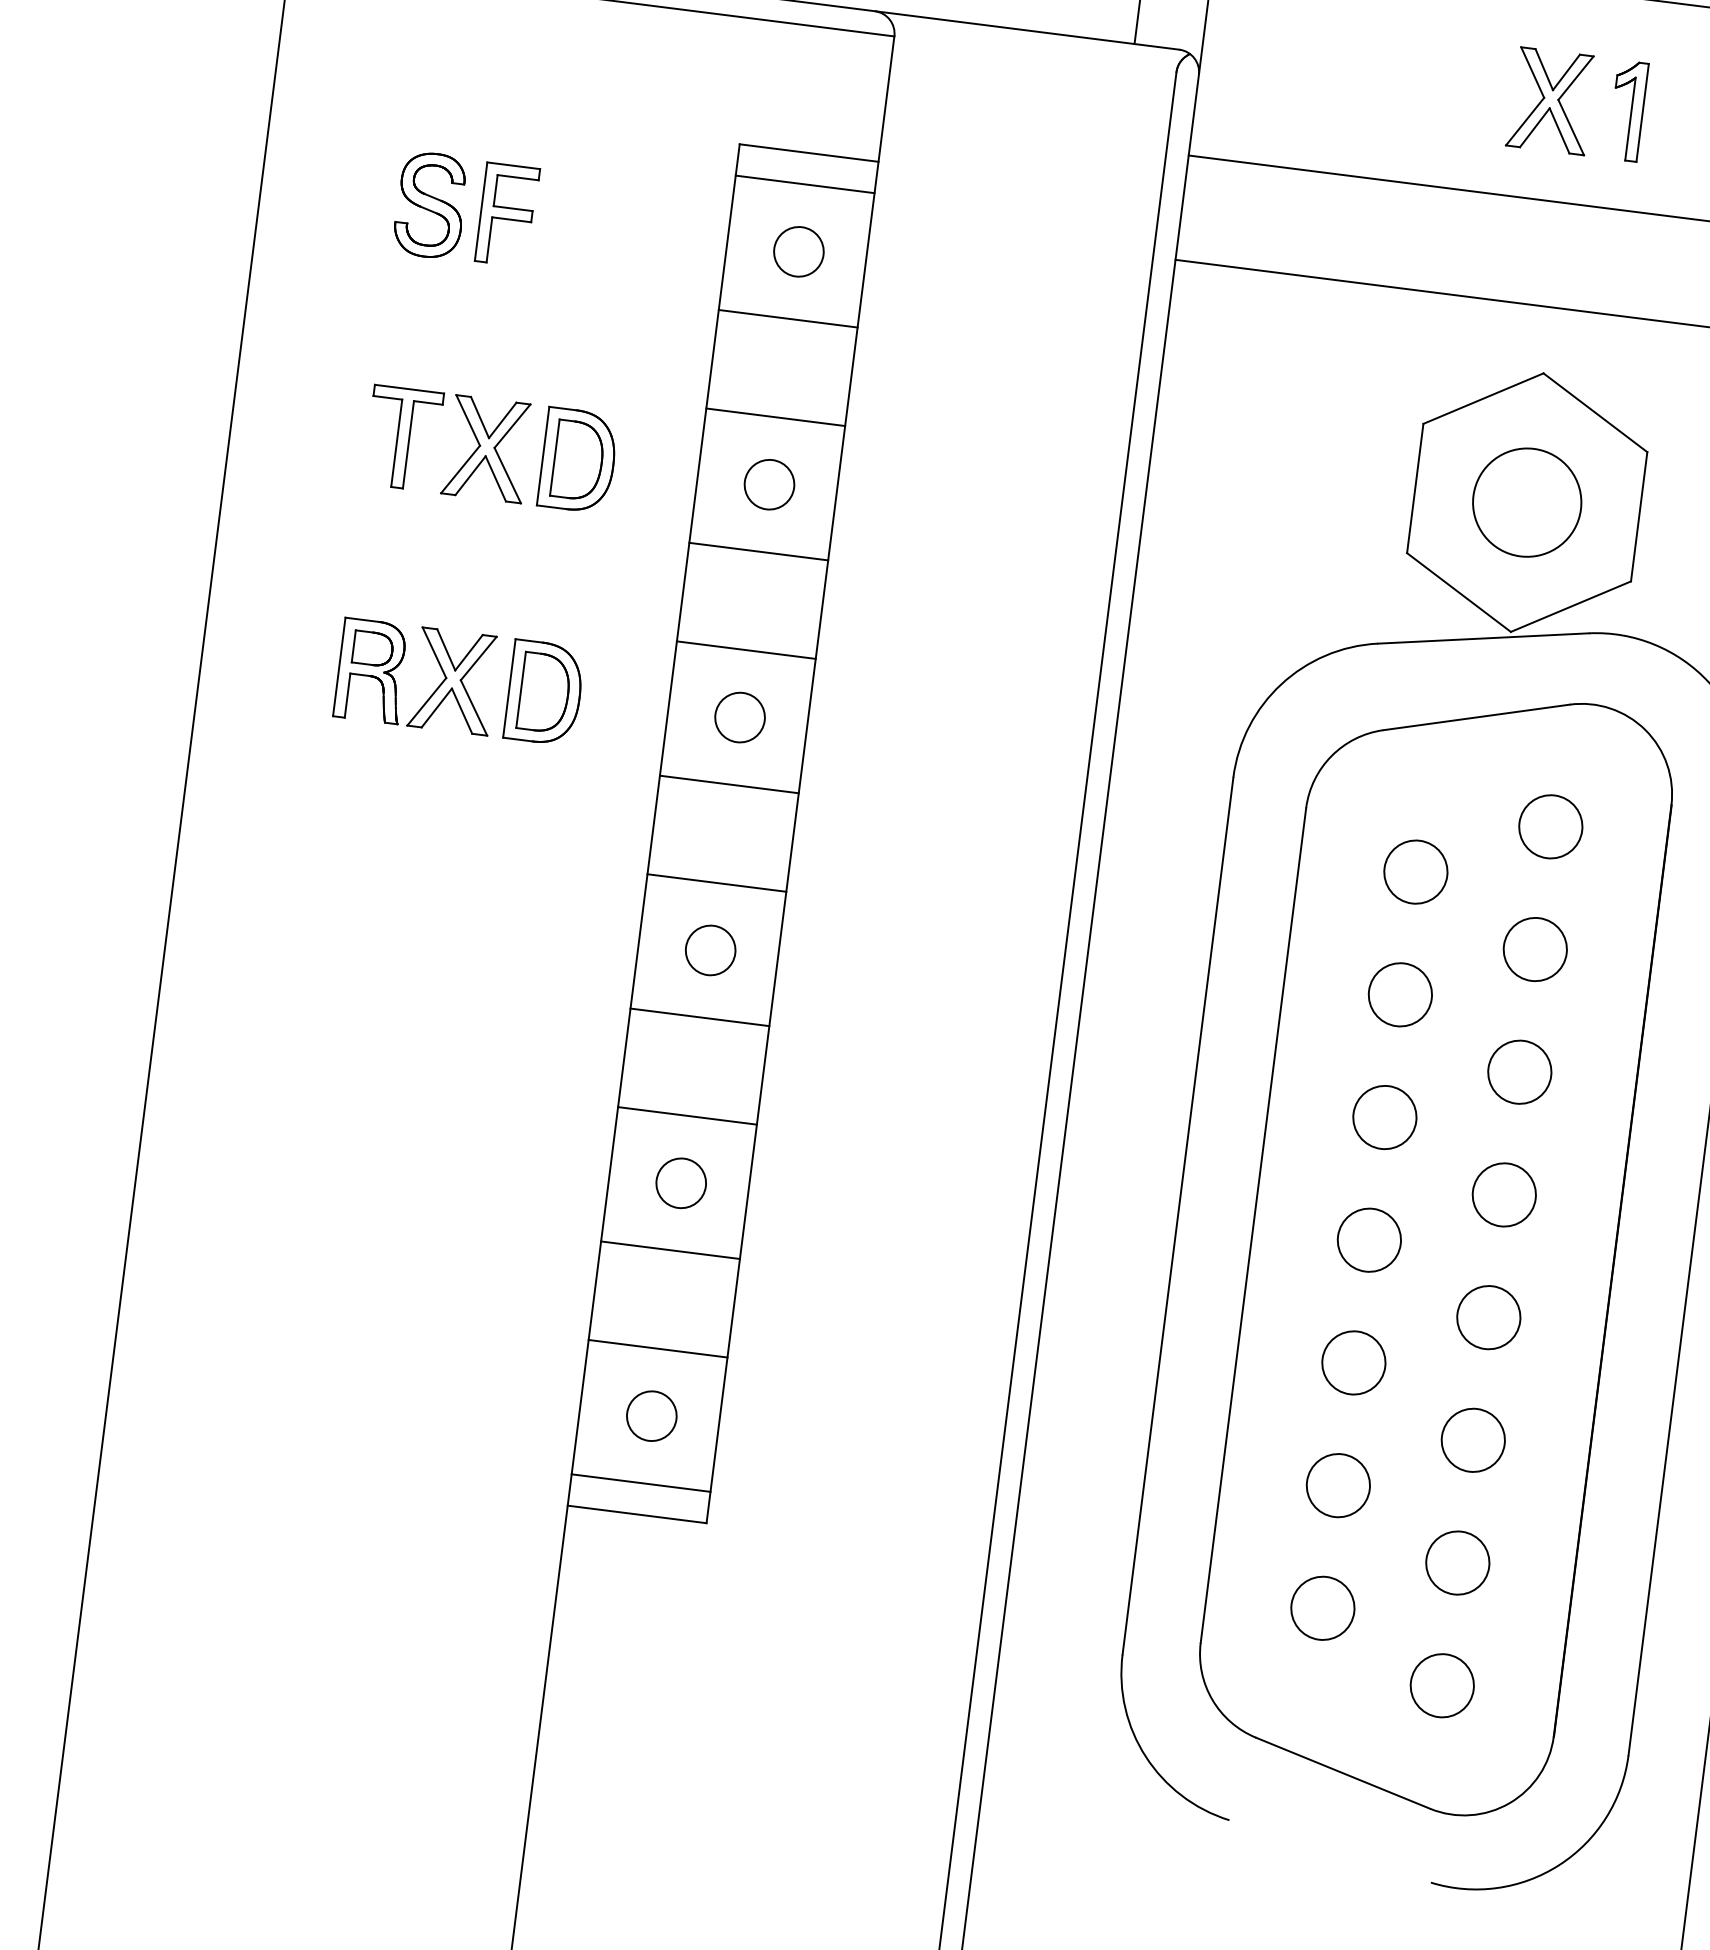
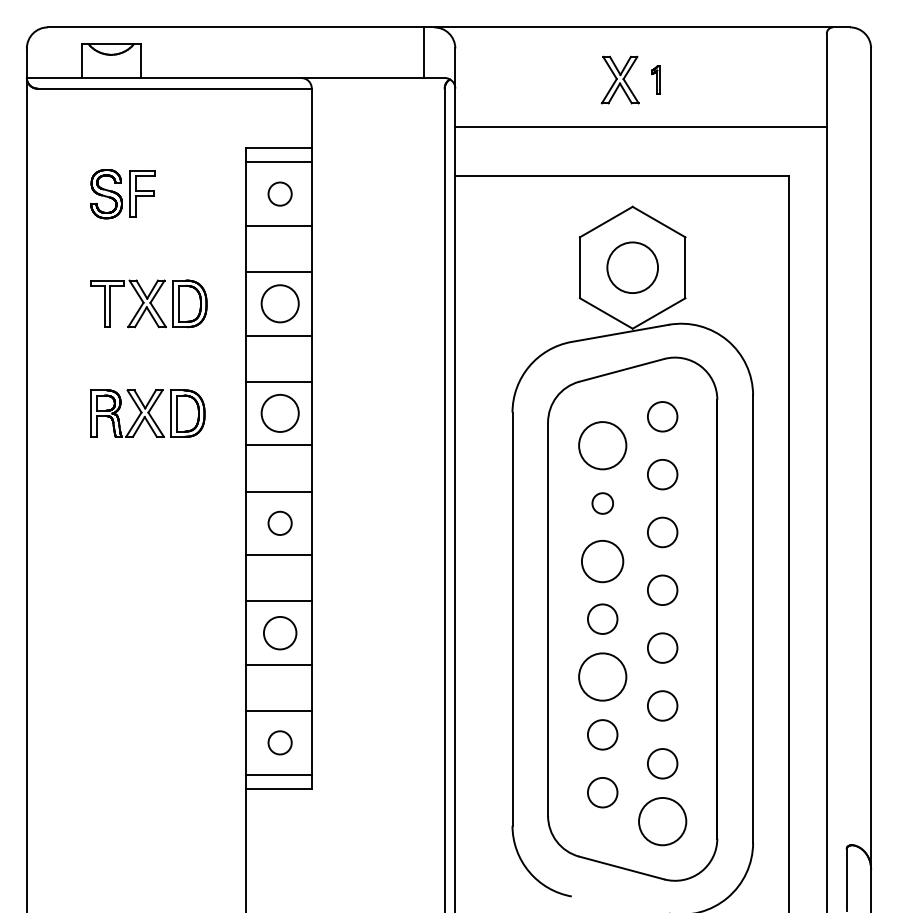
part: (1626, 109) -> (655, 79), size x0.6
circle: (768, 483) -> (279, 303), size x1.6
circle: (738, 717) -> (279, 413), size x1.6
circle: (1415, 871) -> (602, 445), size x1.6
circle: (1399, 994) -> (602, 503), size x0.7
circle: (1384, 1115) -> (602, 560), size x1.4
circle: (680, 1181) -> (279, 632), size x1.4
circle: (1353, 1361) -> (602, 676), size x1.6
circle: (1442, 1685) -> (662, 821), size x1.6

